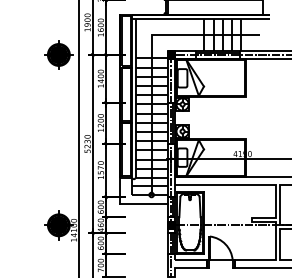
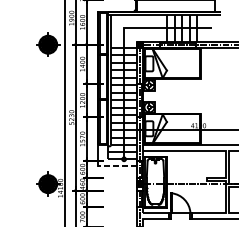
line: (143, 203) -> (117, 166), solid -> dashed

